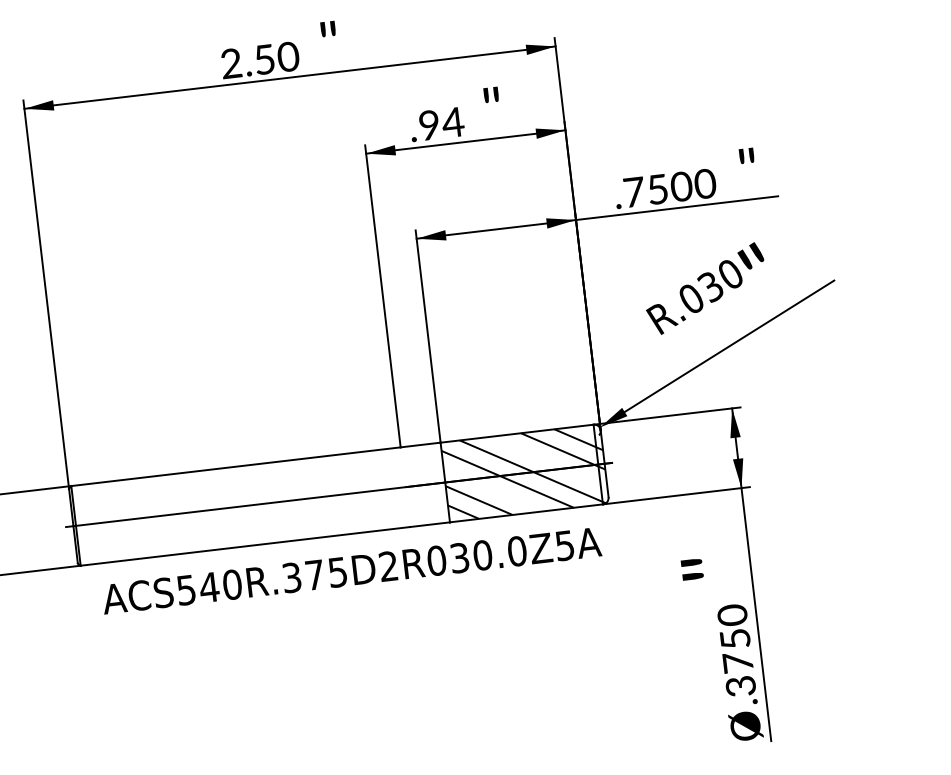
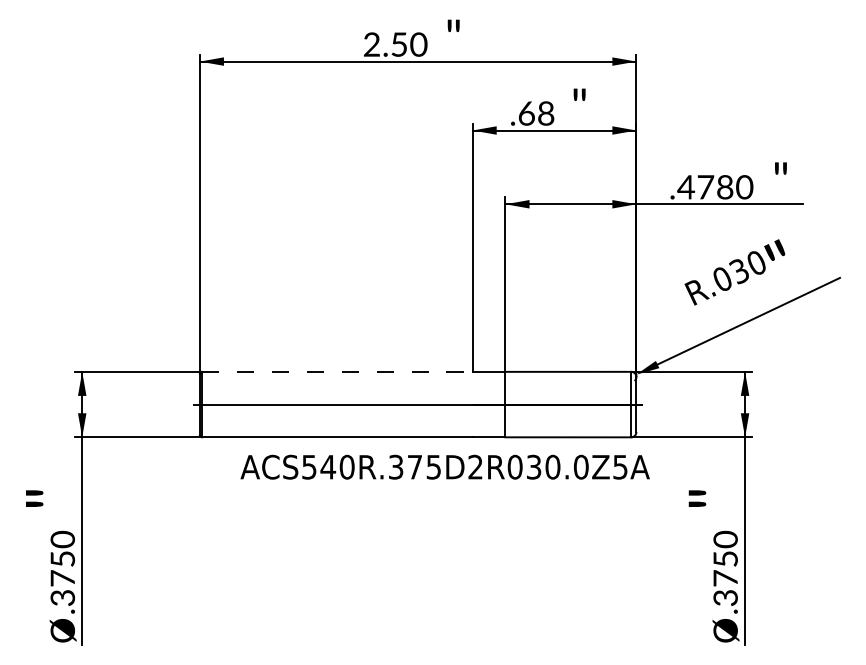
text: (441, 123) -> (536, 113), .94 -> .68
text: (657, 189) -> (705, 187), .7500 -> .4780
line: (236, 466) -> (337, 371), solid -> dashed
hatch: (524, 473) -> (570, 404), removed
text: (350, 569) -> (444, 466), moved

